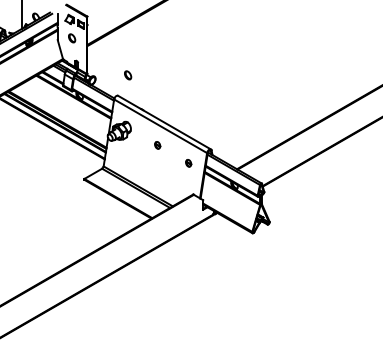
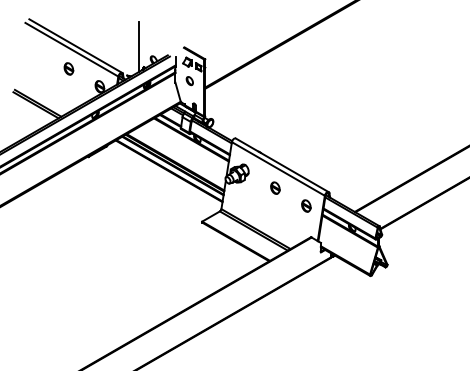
part: (127, 75) -> (245, 118), removed
part: (157, 144) -> (275, 187), size x1.67
part: (188, 162) -> (306, 205), size x1.67

